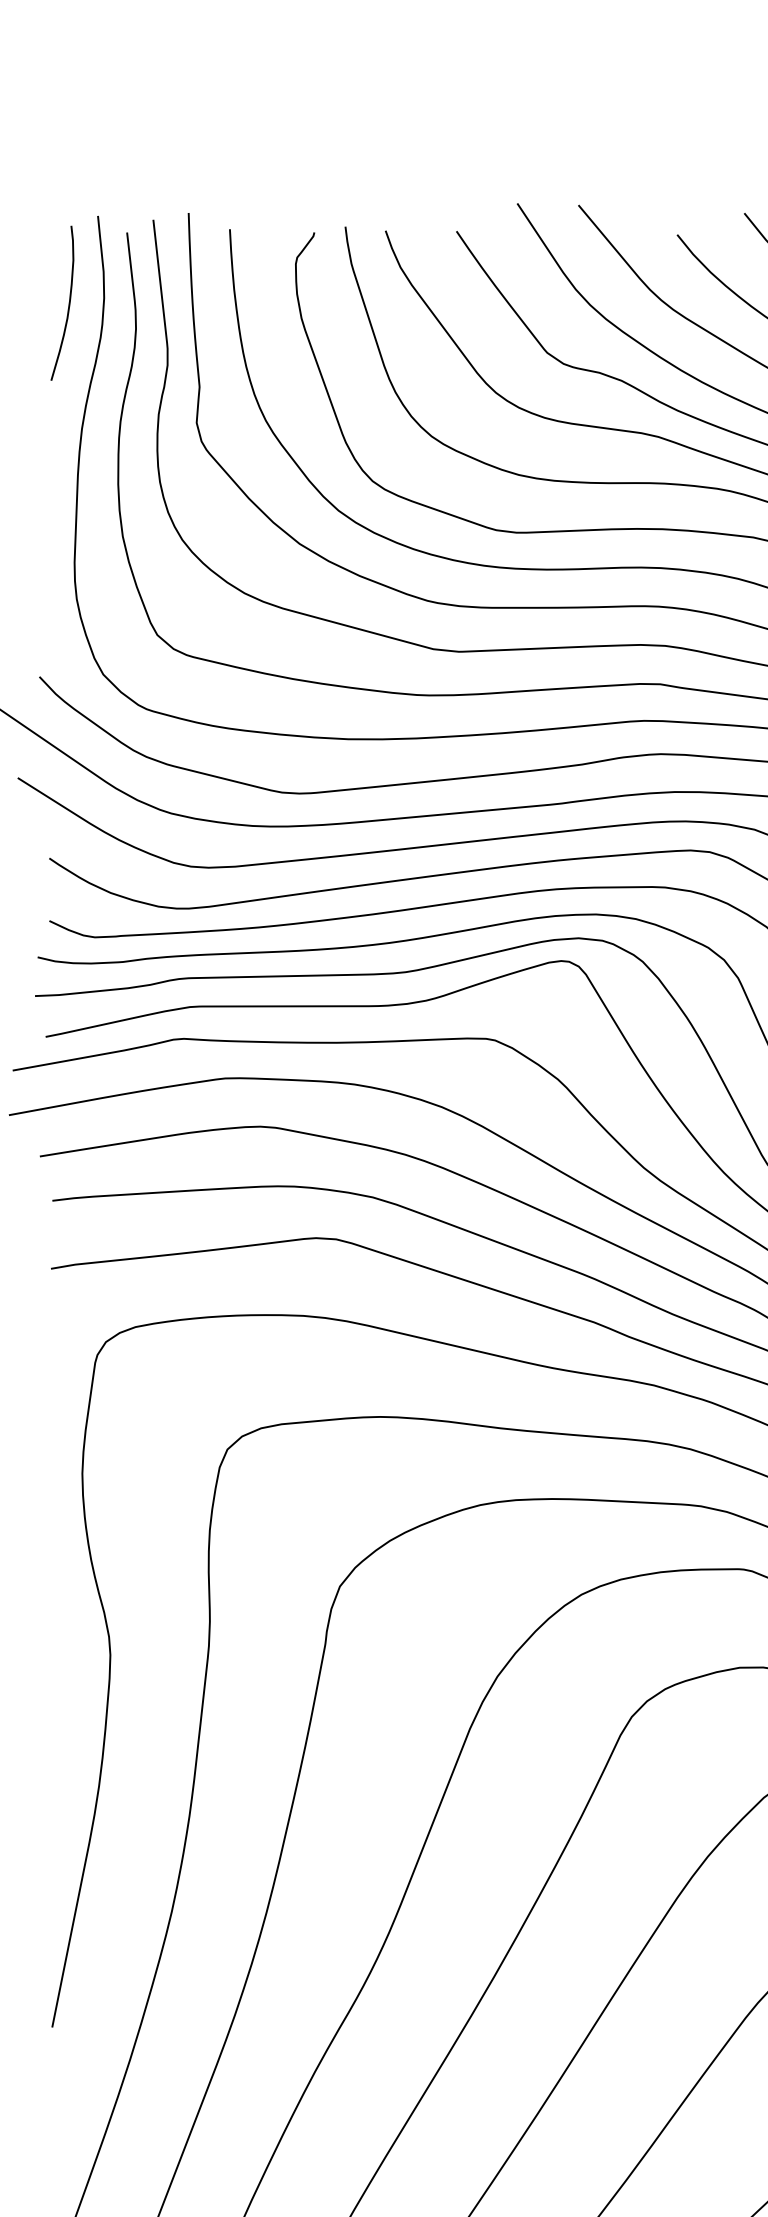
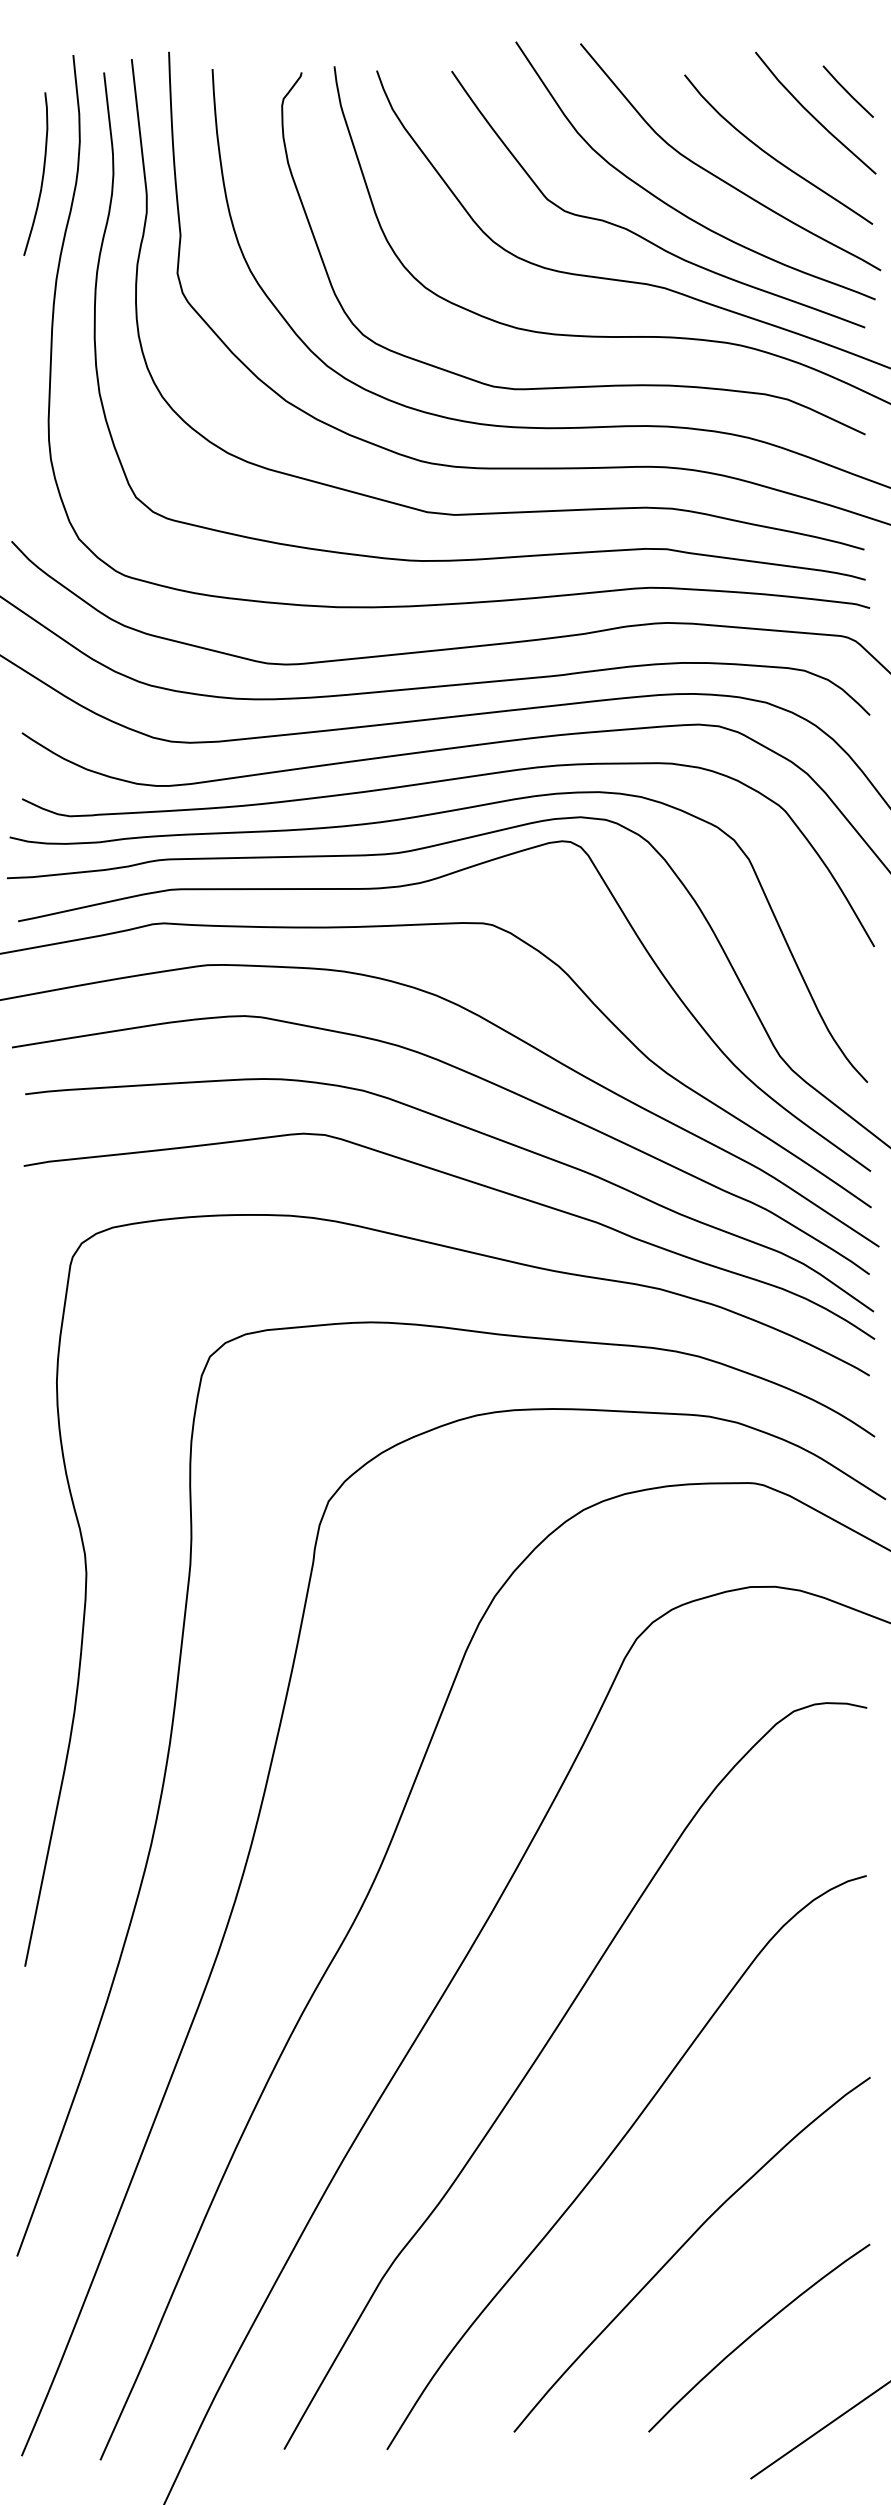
curve: (68, 302) -> (42, 173), moved

